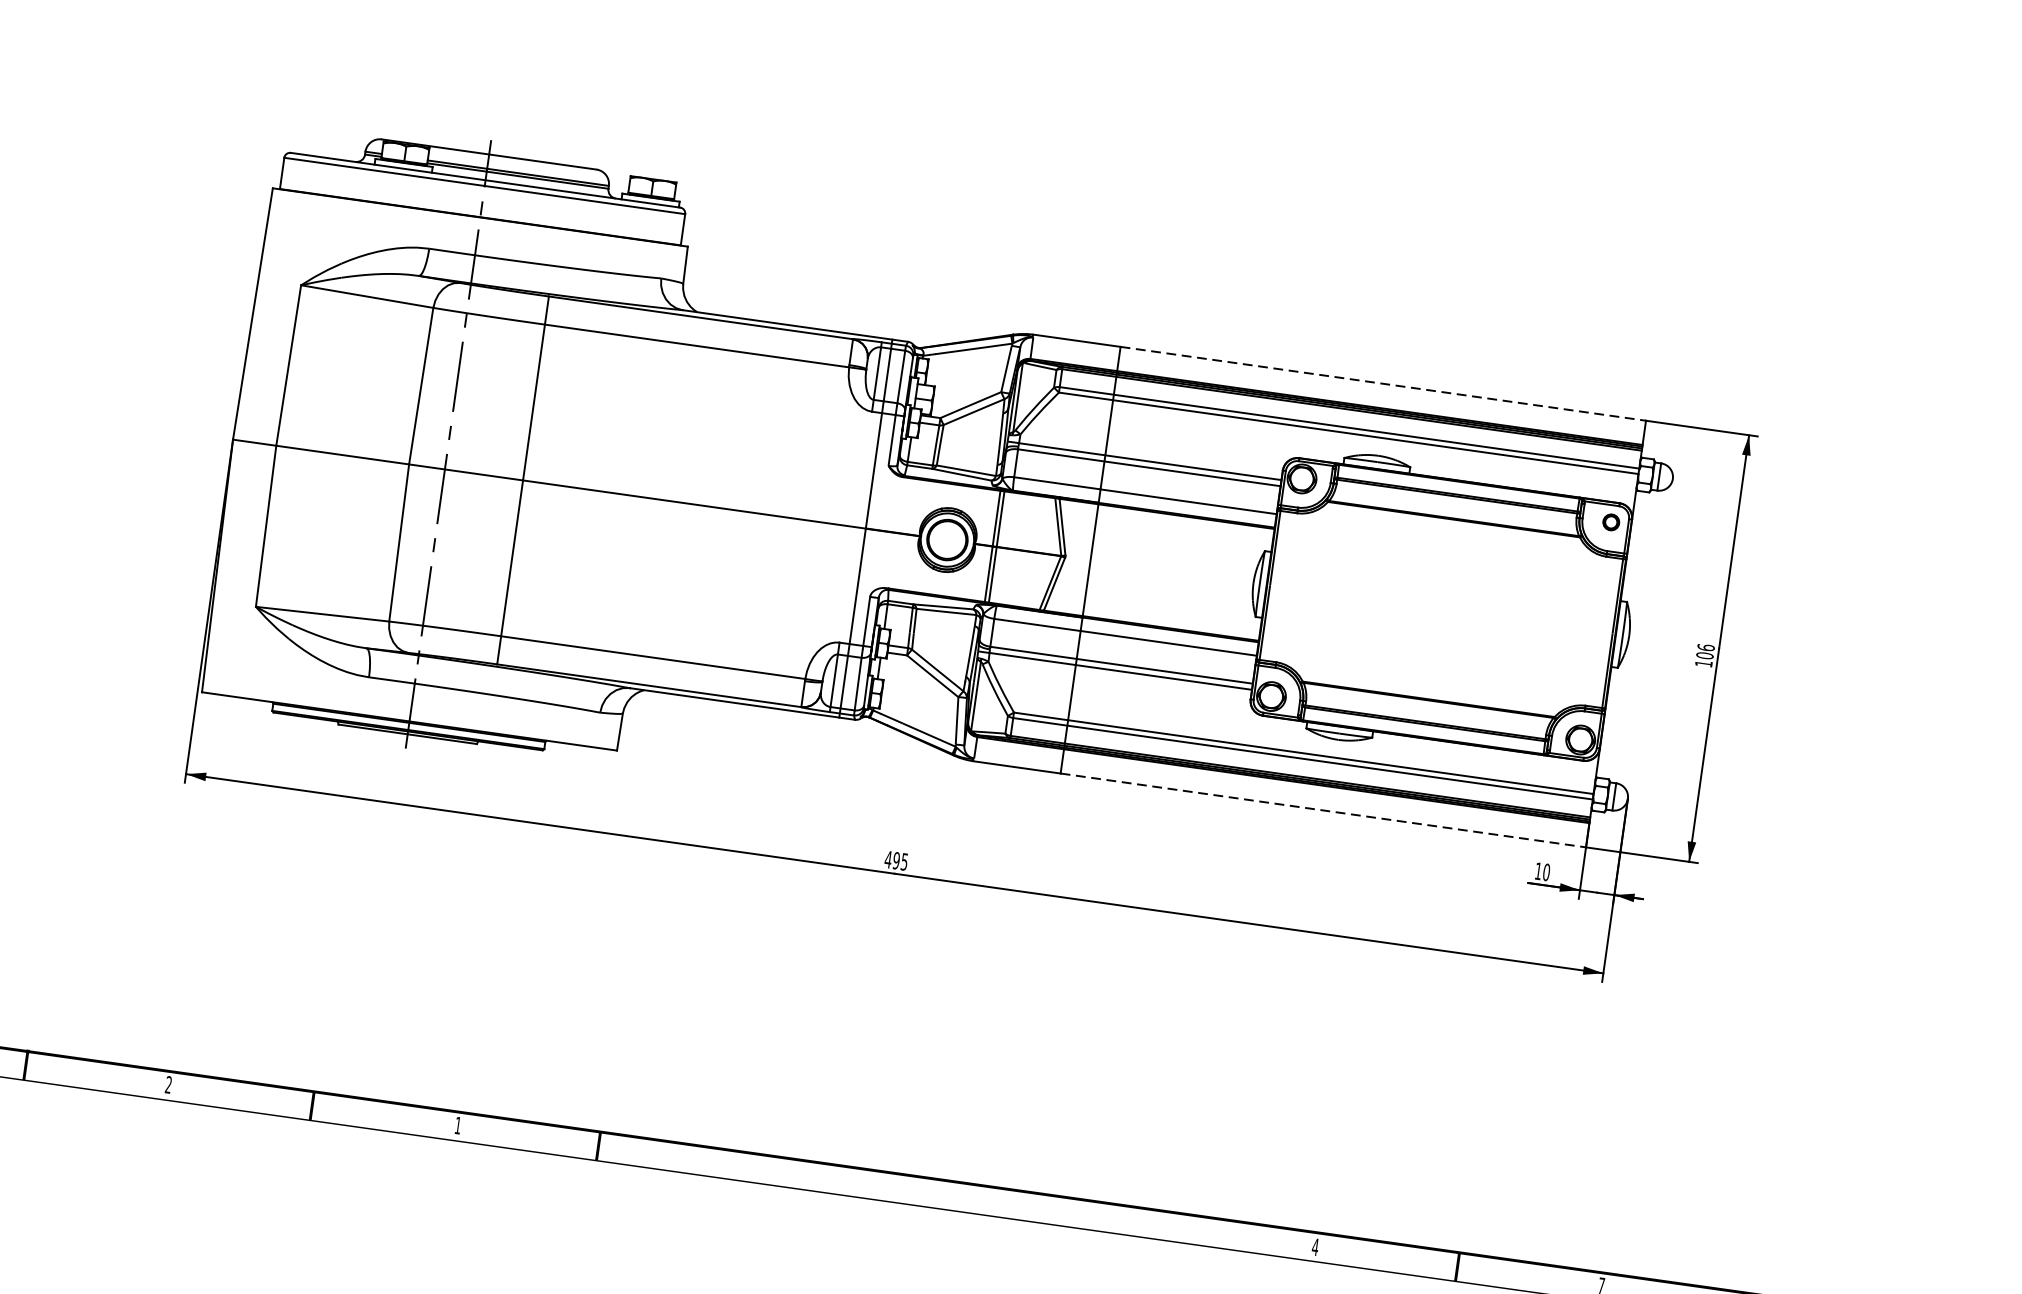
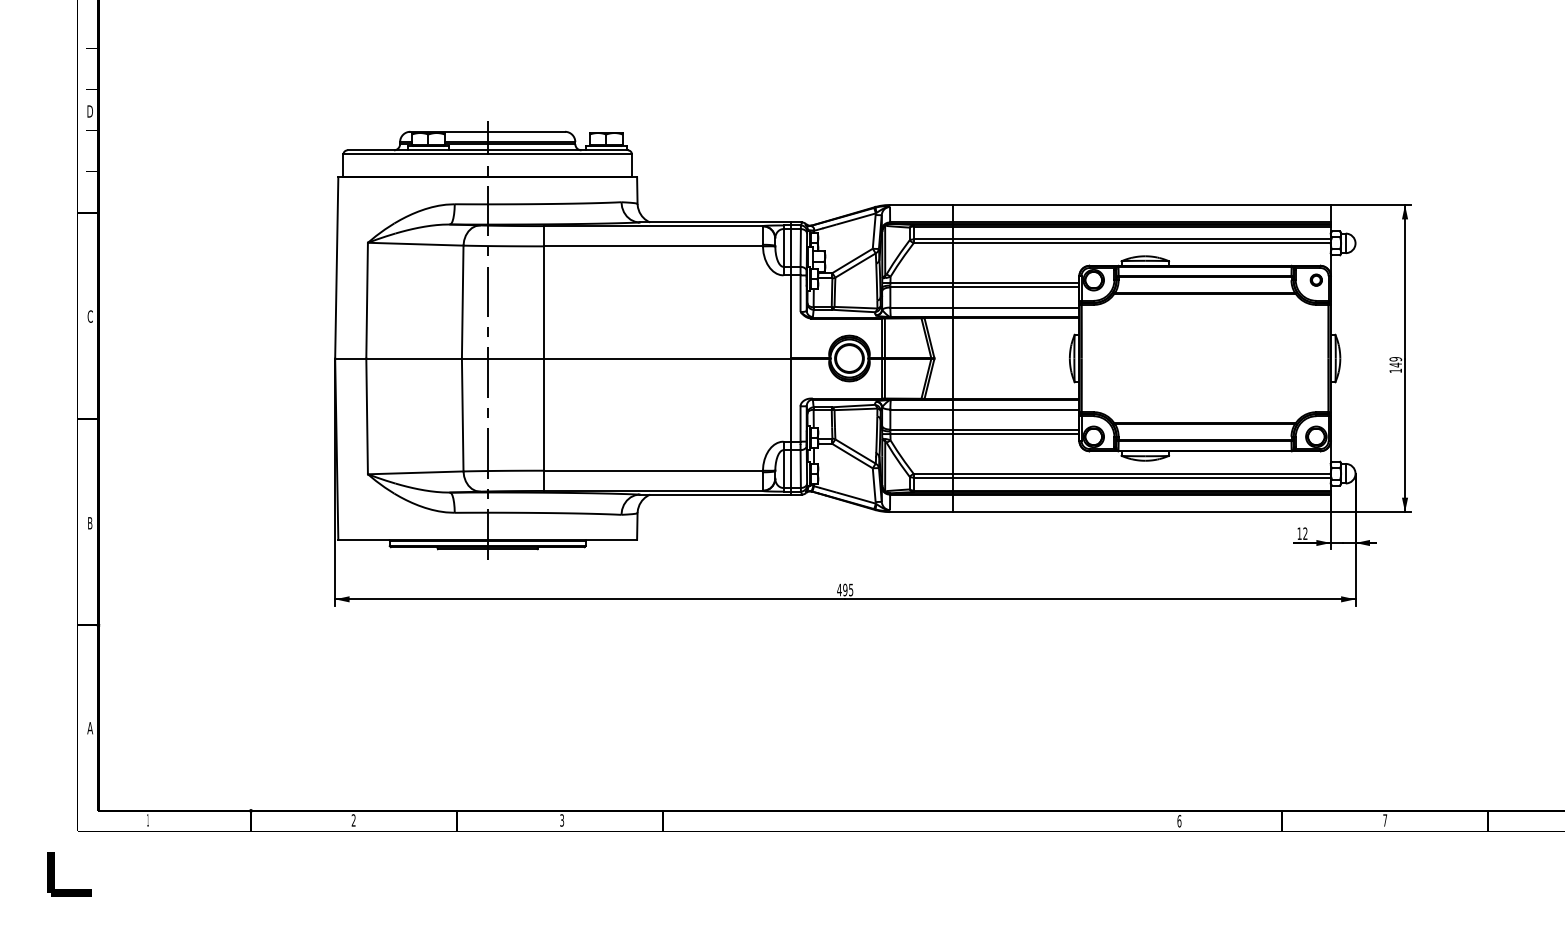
line: (1384, 383) -> (1142, 204), dashed -> solid
text: (1705, 652) -> (1395, 362), 106 -> 149
line: (1324, 811) -> (1142, 512), dashed -> solid
text: (1546, 872) -> (1305, 533), 10 -> 12
text: (458, 1125) -> (562, 820), 1 -> 3
text: (1315, 1247) -> (1179, 821), 4 -> 6

